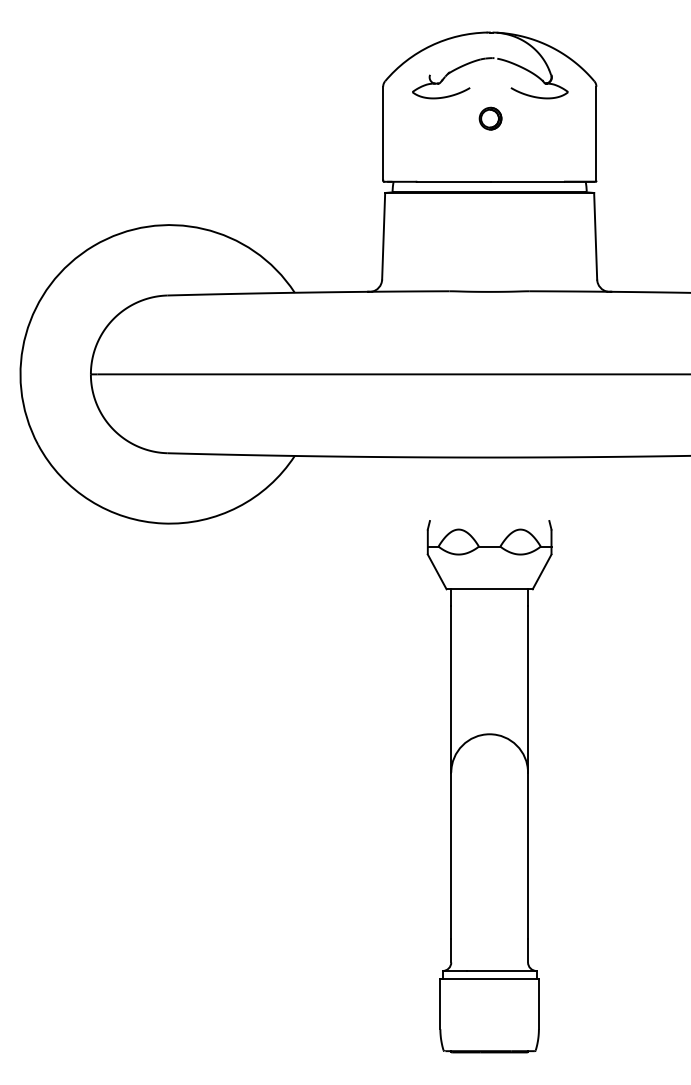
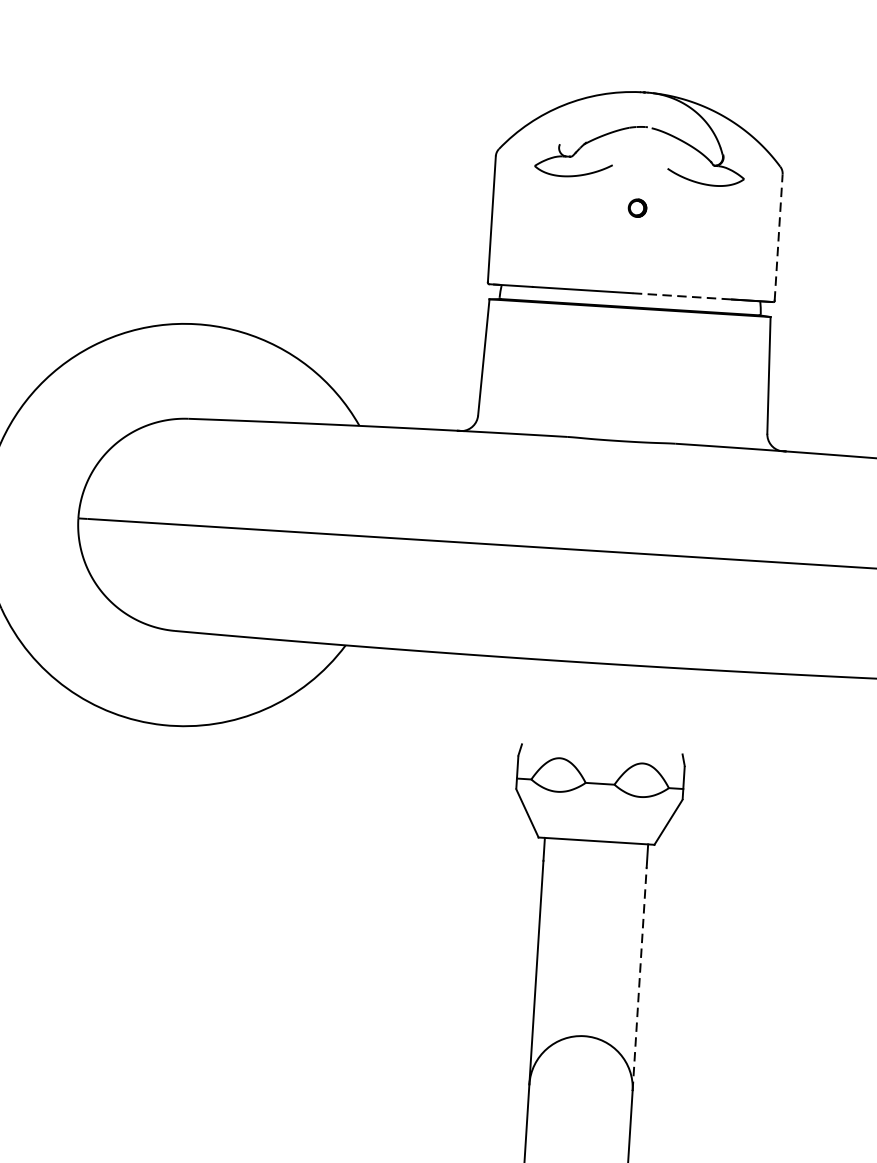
part: (490, 118) -> (637, 208), size x0.6
line: (596, 133) -> (778, 237), solid -> dashed
line: (527, 181) -> (681, 295), solid -> dashed
line: (528, 689) -> (640, 979), solid -> dashed

